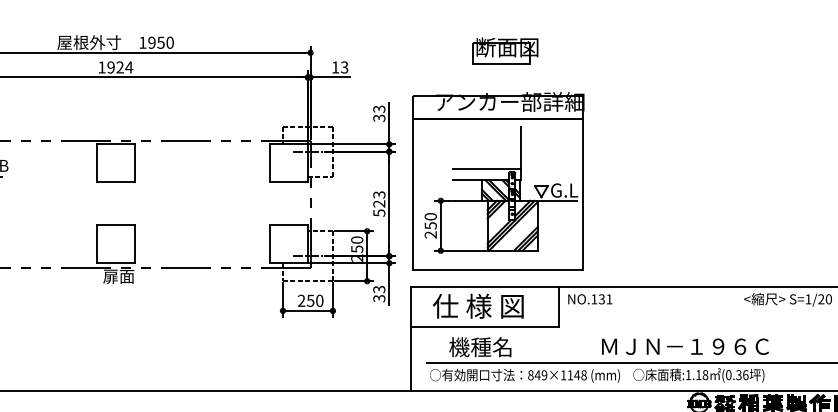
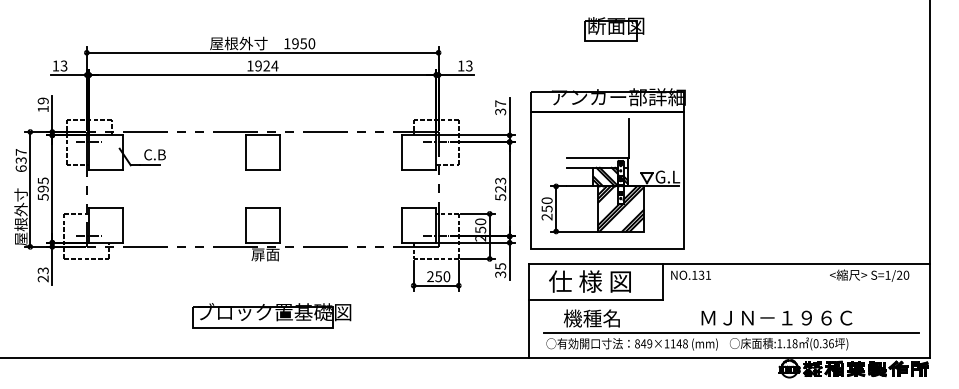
part: (505, 51) -> (614, 29), moved
text: (379, 108) -> (500, 103), 33 -> 37
text: (379, 289) -> (500, 266), 33 -> 35
part: (125, 343) -> (271, 315), added

